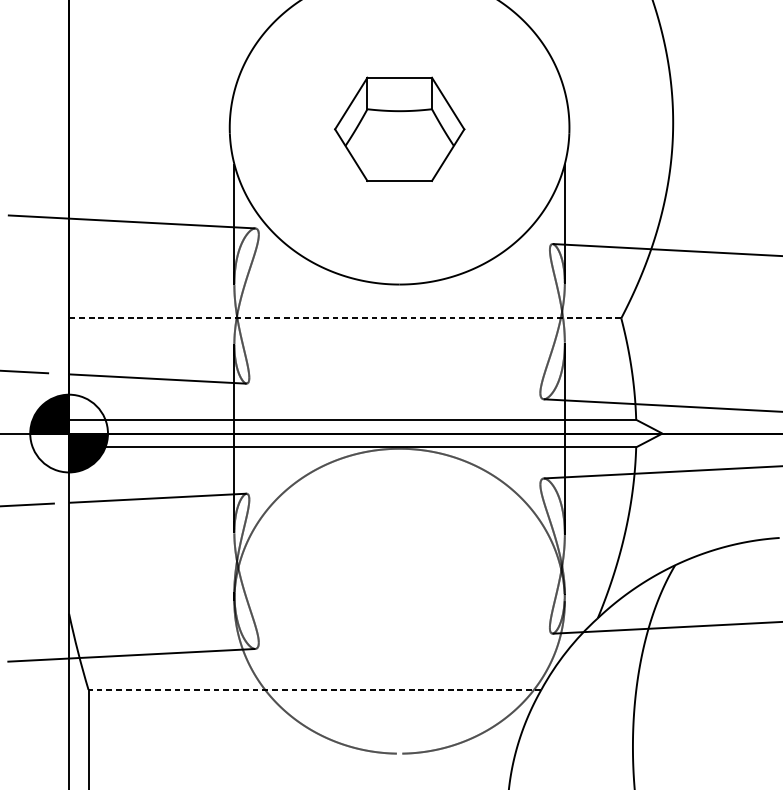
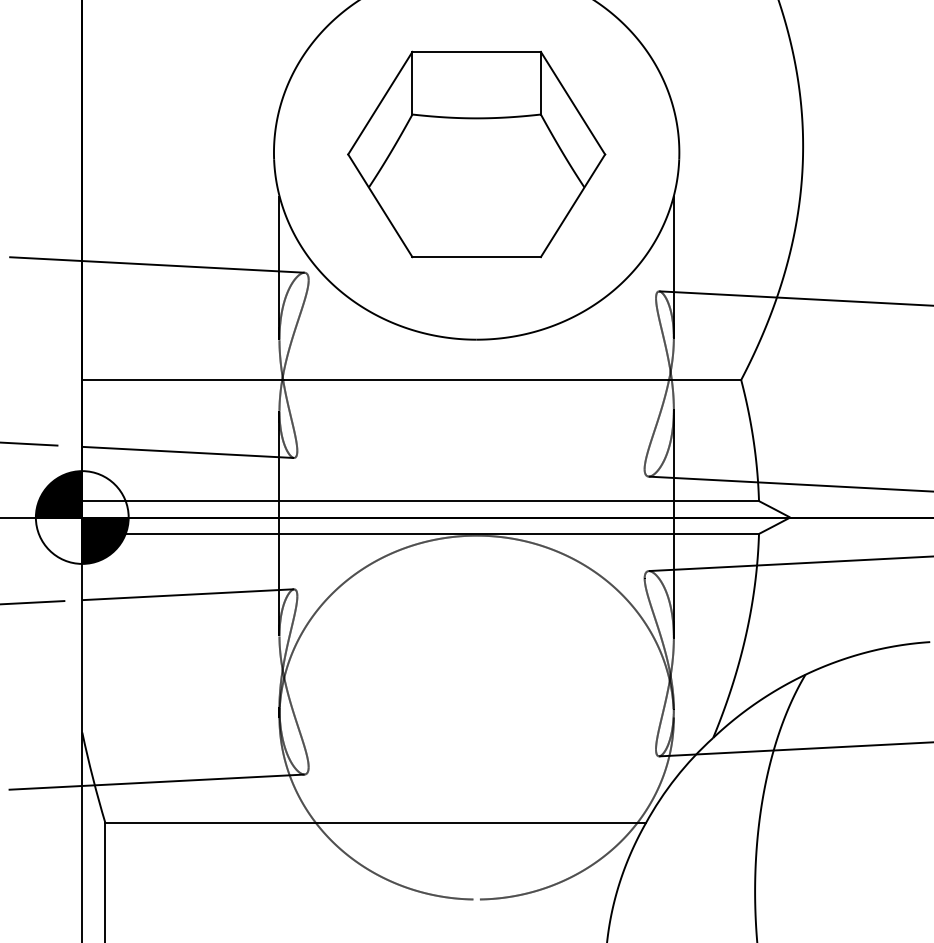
part: (399, 129) -> (476, 154), size x1.67
line: (344, 318) -> (411, 380), dashed -> solid
line: (314, 689) -> (375, 823), dashed -> solid

